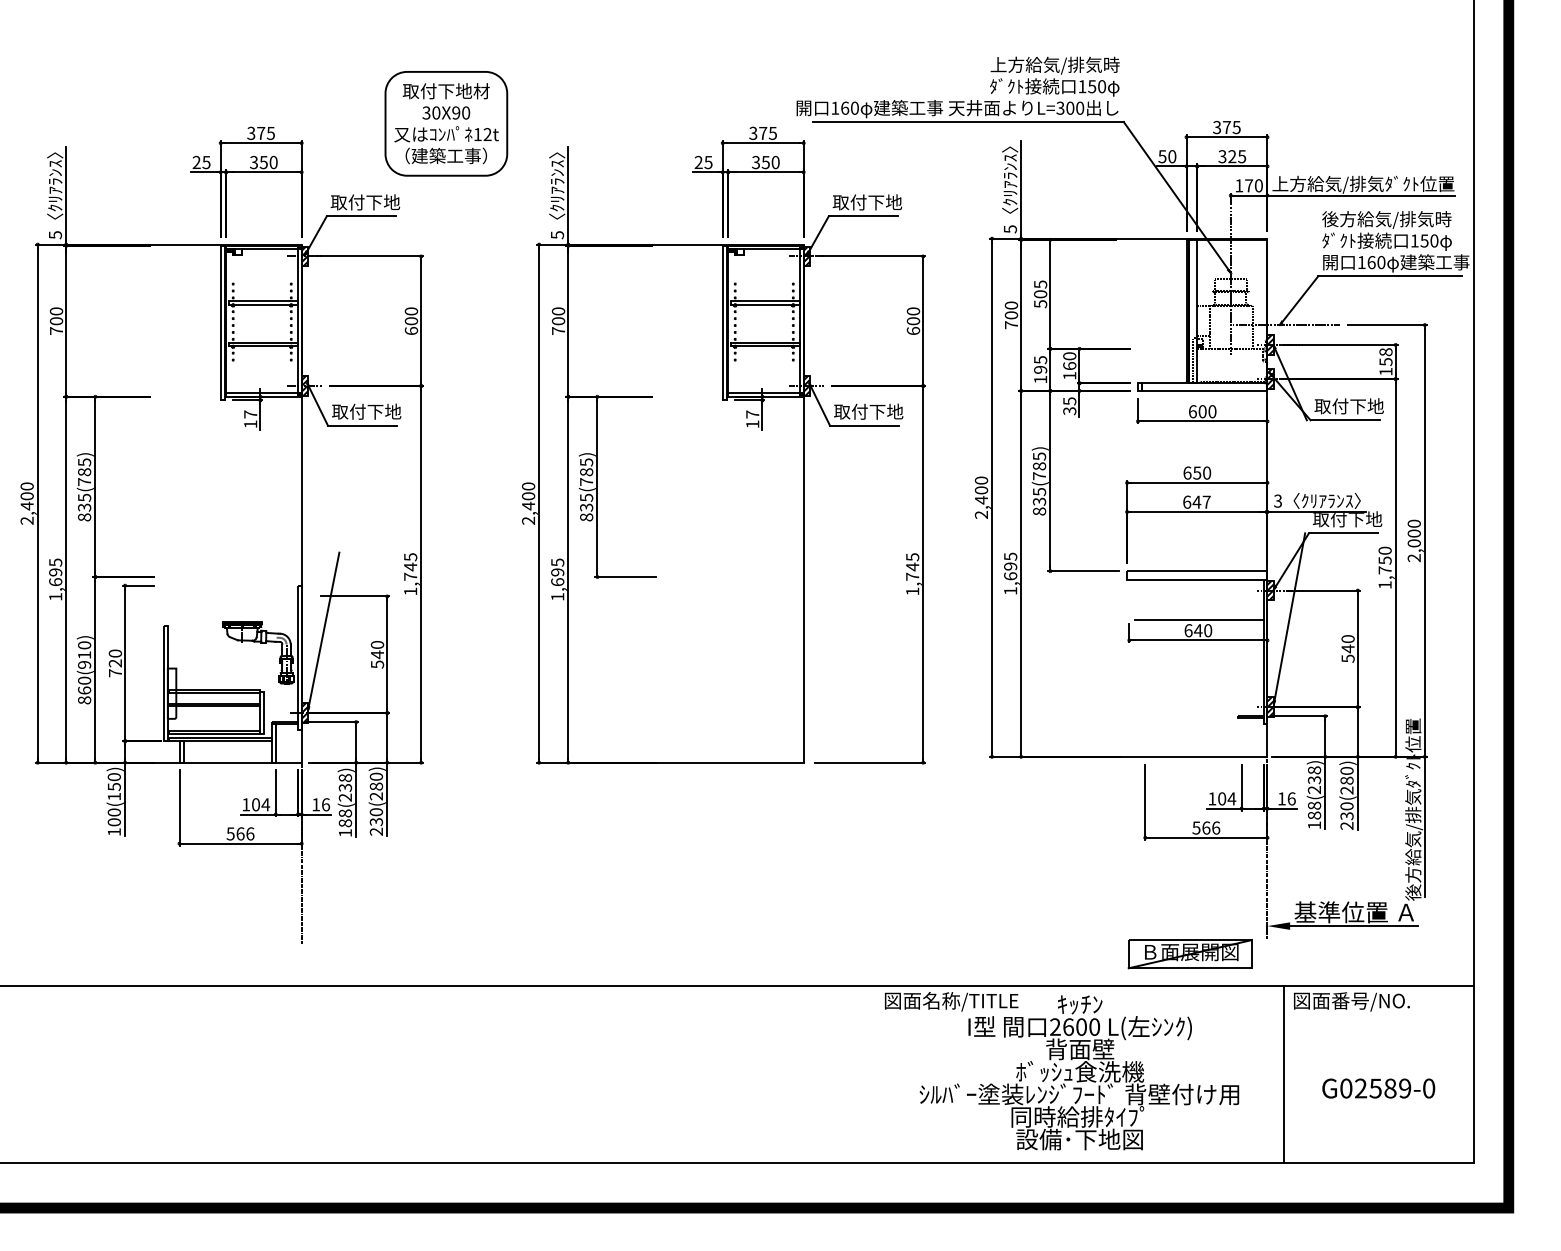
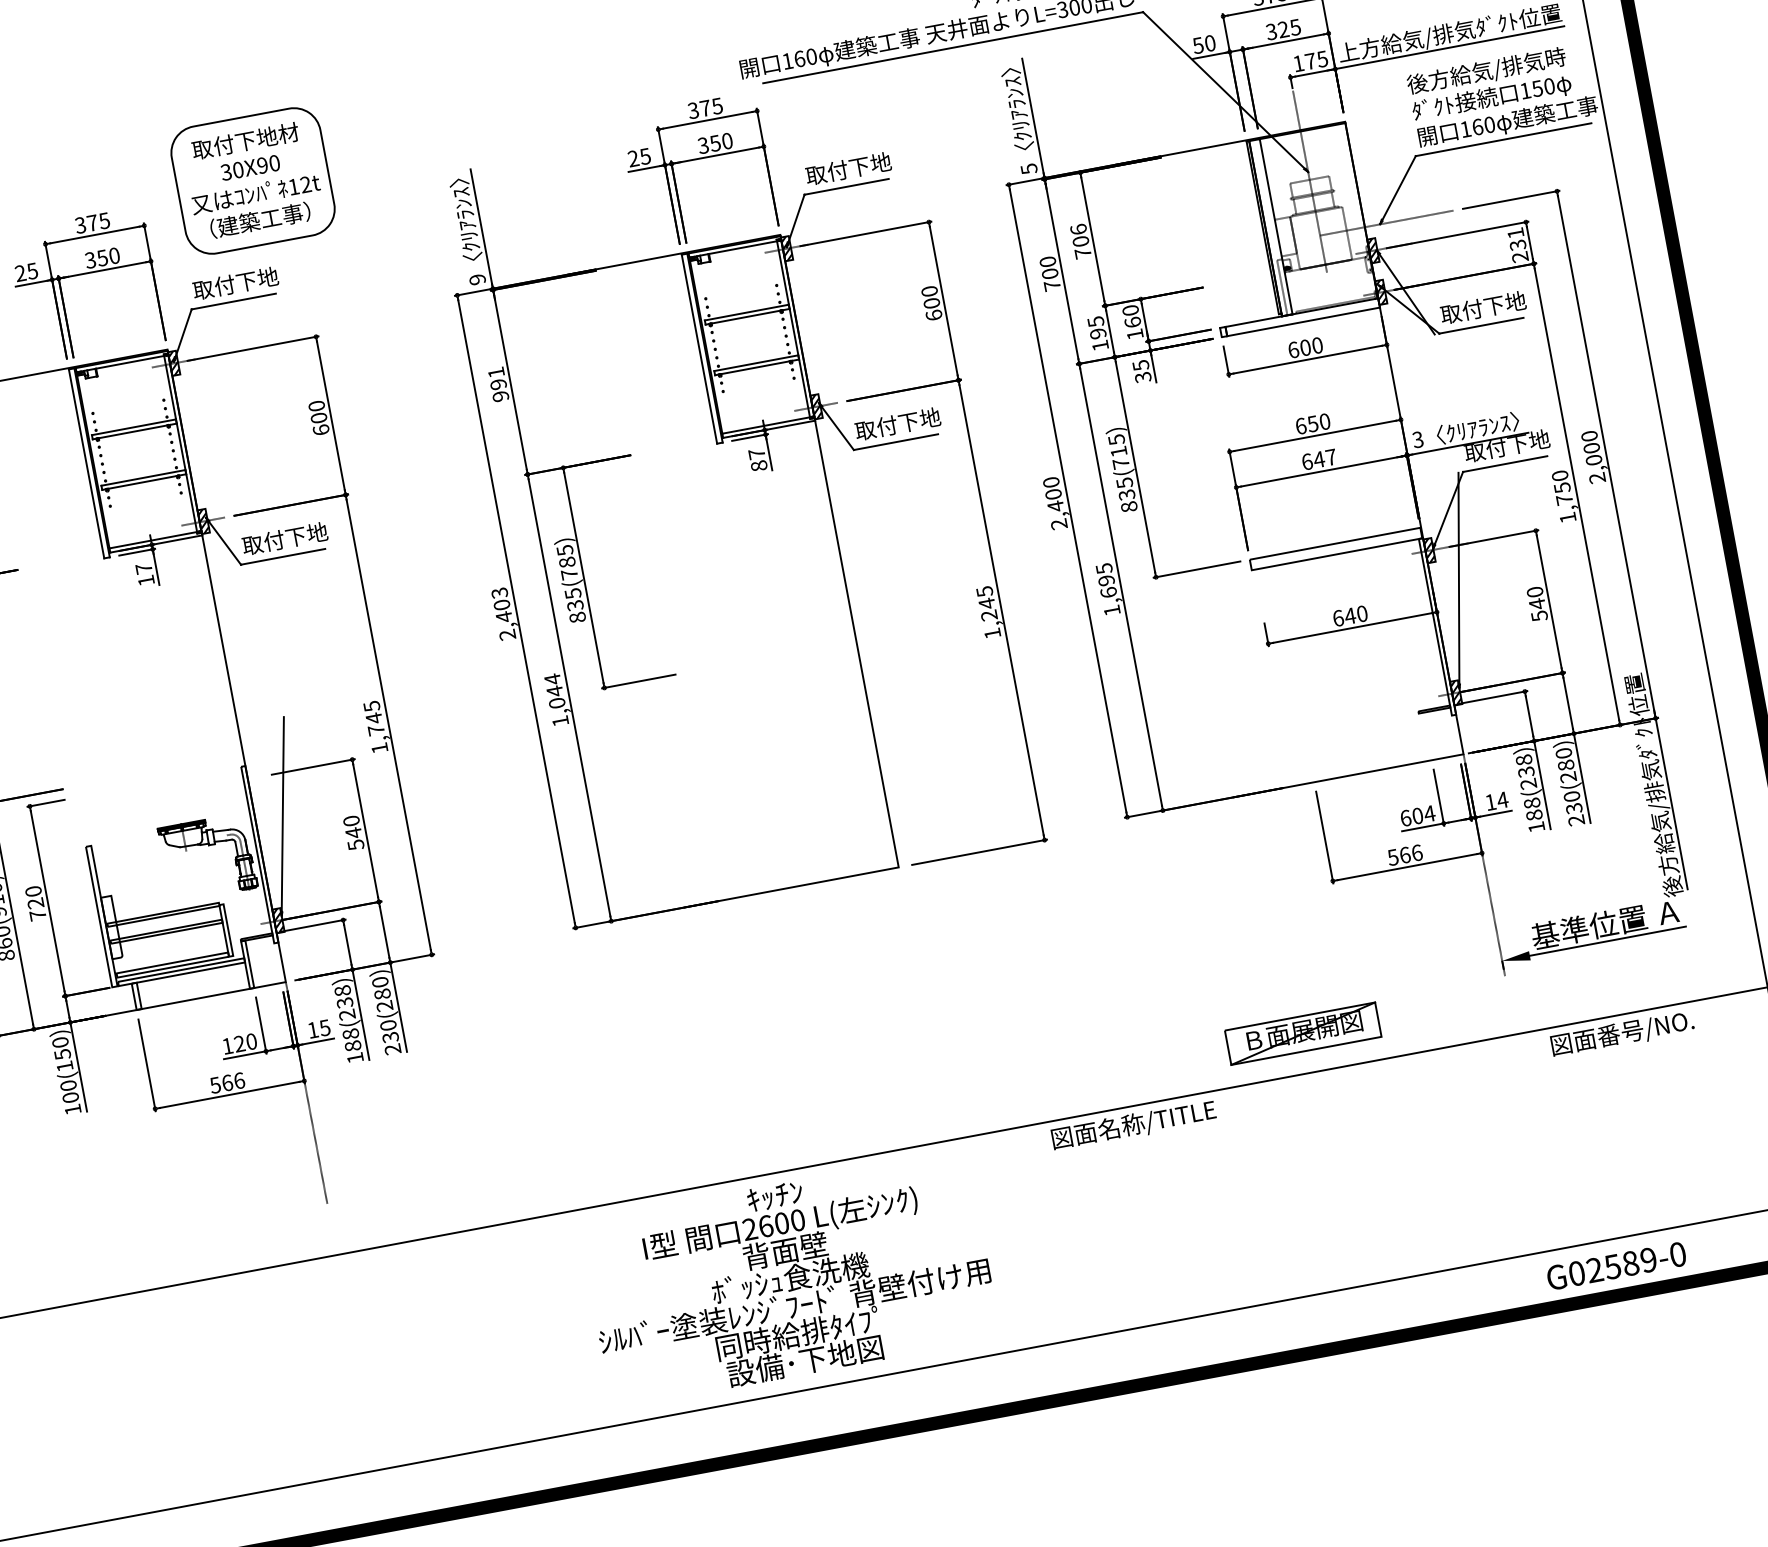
part: (446, 123) -> (253, 180), moved
text: (1258, 185) -> (1322, 58), 170 -> 175
text: (556, 235) -> (476, 280), 5 -> 9
text: (1040, 294) -> (1080, 241), 505 -> 706
text: (558, 321) -> (498, 384), 700 -> 991
text: (1385, 361) -> (1517, 244), 158 -> 231
text: (752, 424) -> (758, 466), 17 -> 87
text: (1039, 466) -> (1118, 451), 835(785) -> 835(715)
text: (528, 486) -> (499, 593), 2,400 -> 2,403
text: (557, 572) -> (554, 691), 1,695 -> 1,044
text: (912, 576) -> (989, 615), 1,745 -> 1,245
line: (1199, 619) -> (1349, 602), removed
text: (1212, 798) -> (1405, 817), 104 -> 604
text: (1291, 798) -> (1502, 799), 16 -> 14
text: (261, 804) -> (246, 1042), 104 -> 120
text: (325, 804) -> (324, 1027), 16 -> 15
part: (1189, 954) -> (1302, 1034), moved
text: (1079, 1072) -> (789, 1279), moved
line: (1283, 1074) -> (1555, 1138), removed
text: (1378, 1088) -> (1616, 1266), moved

